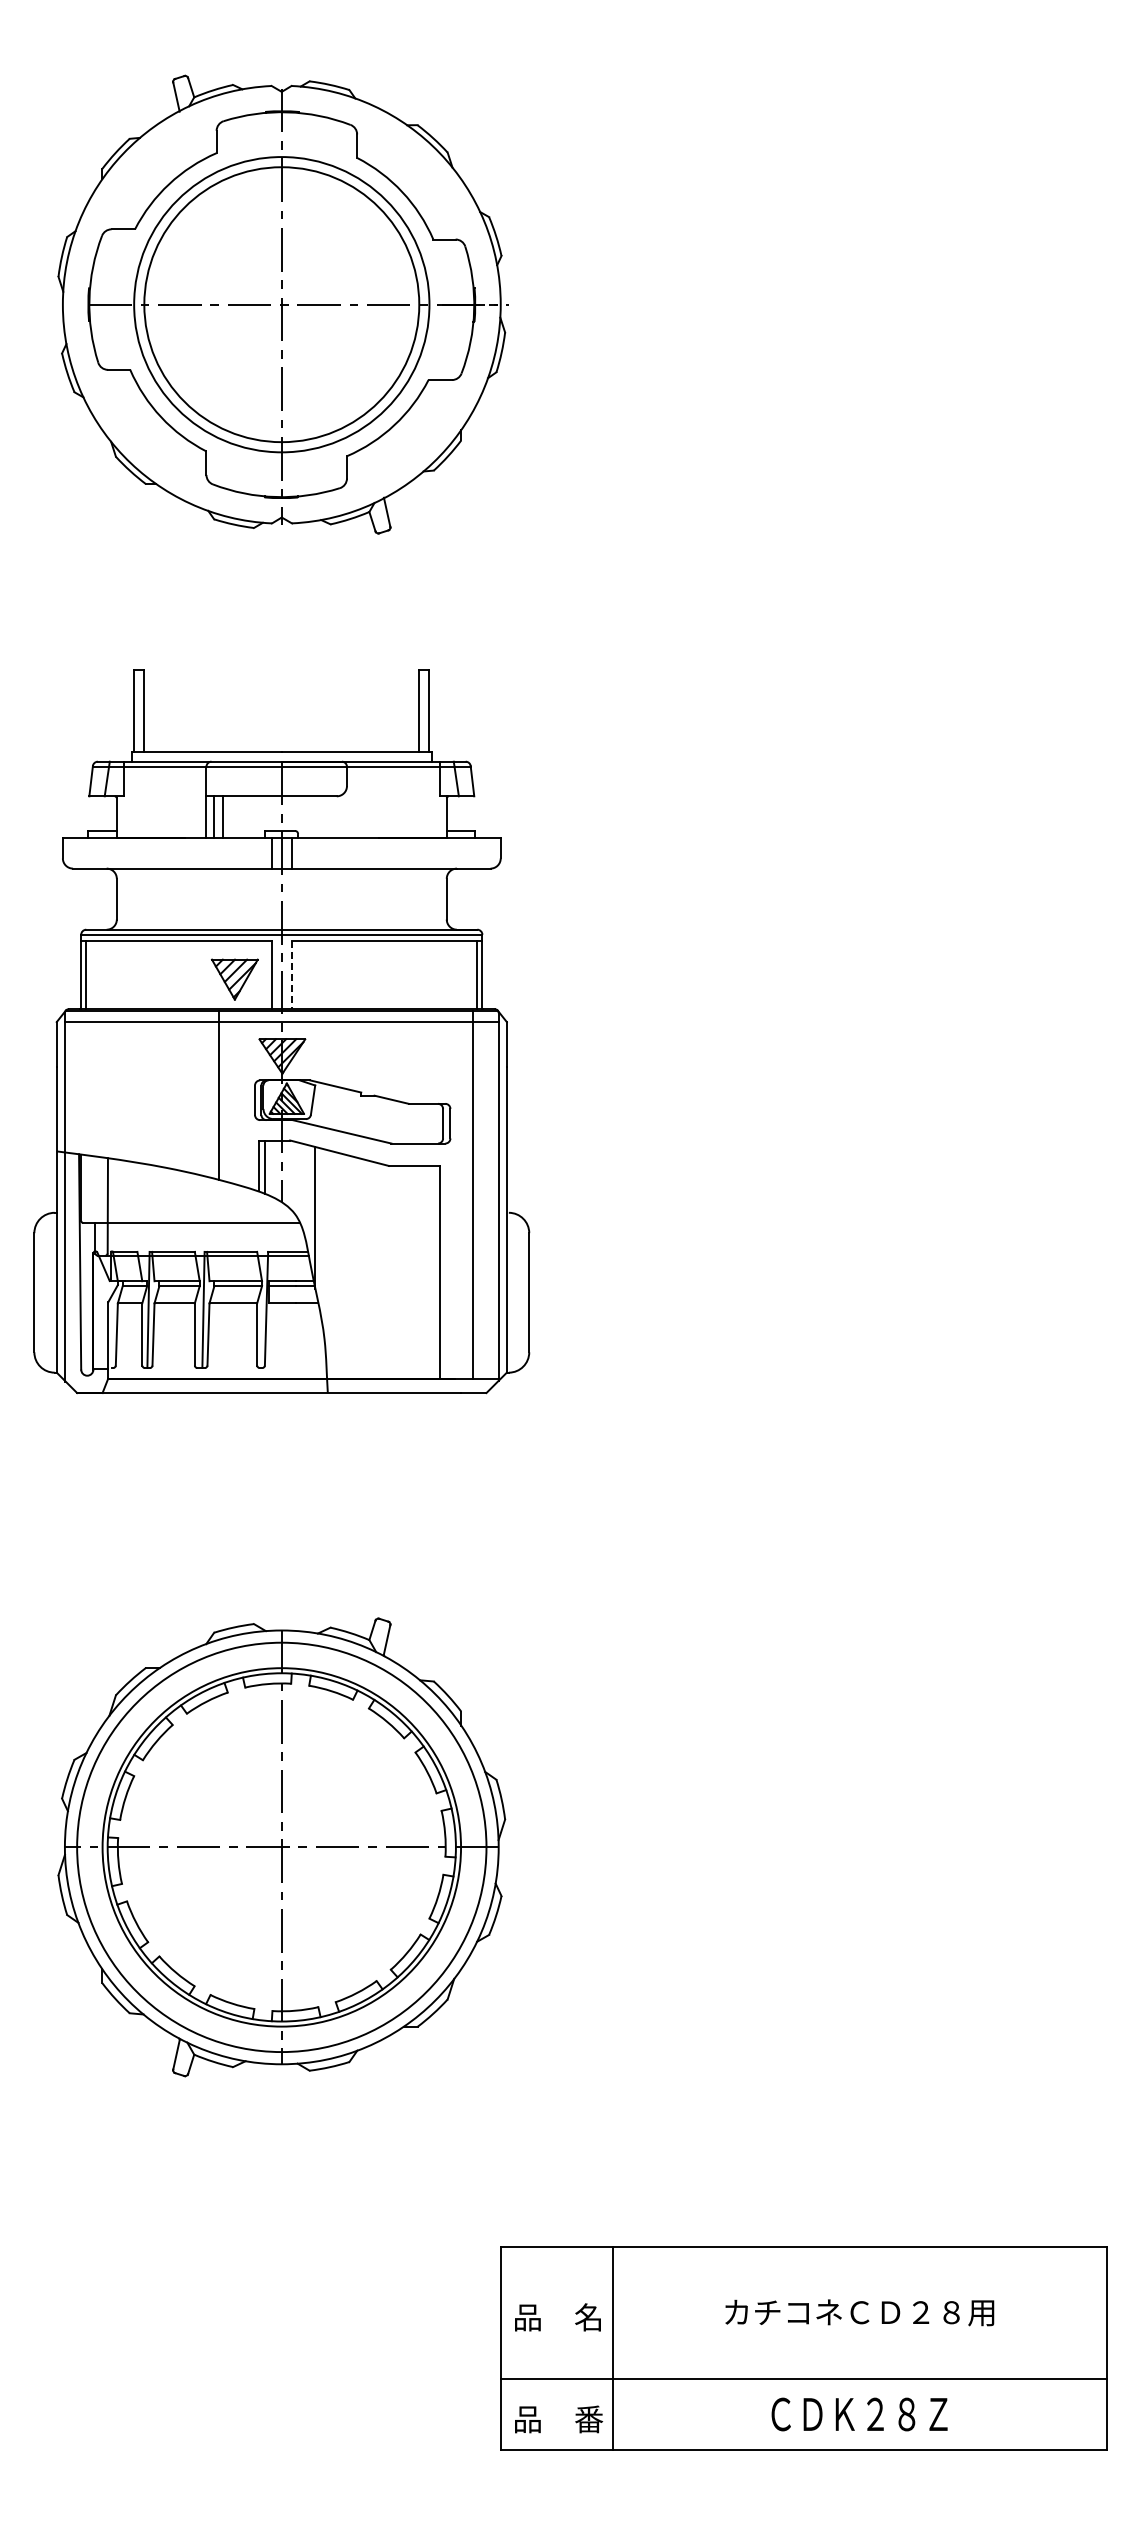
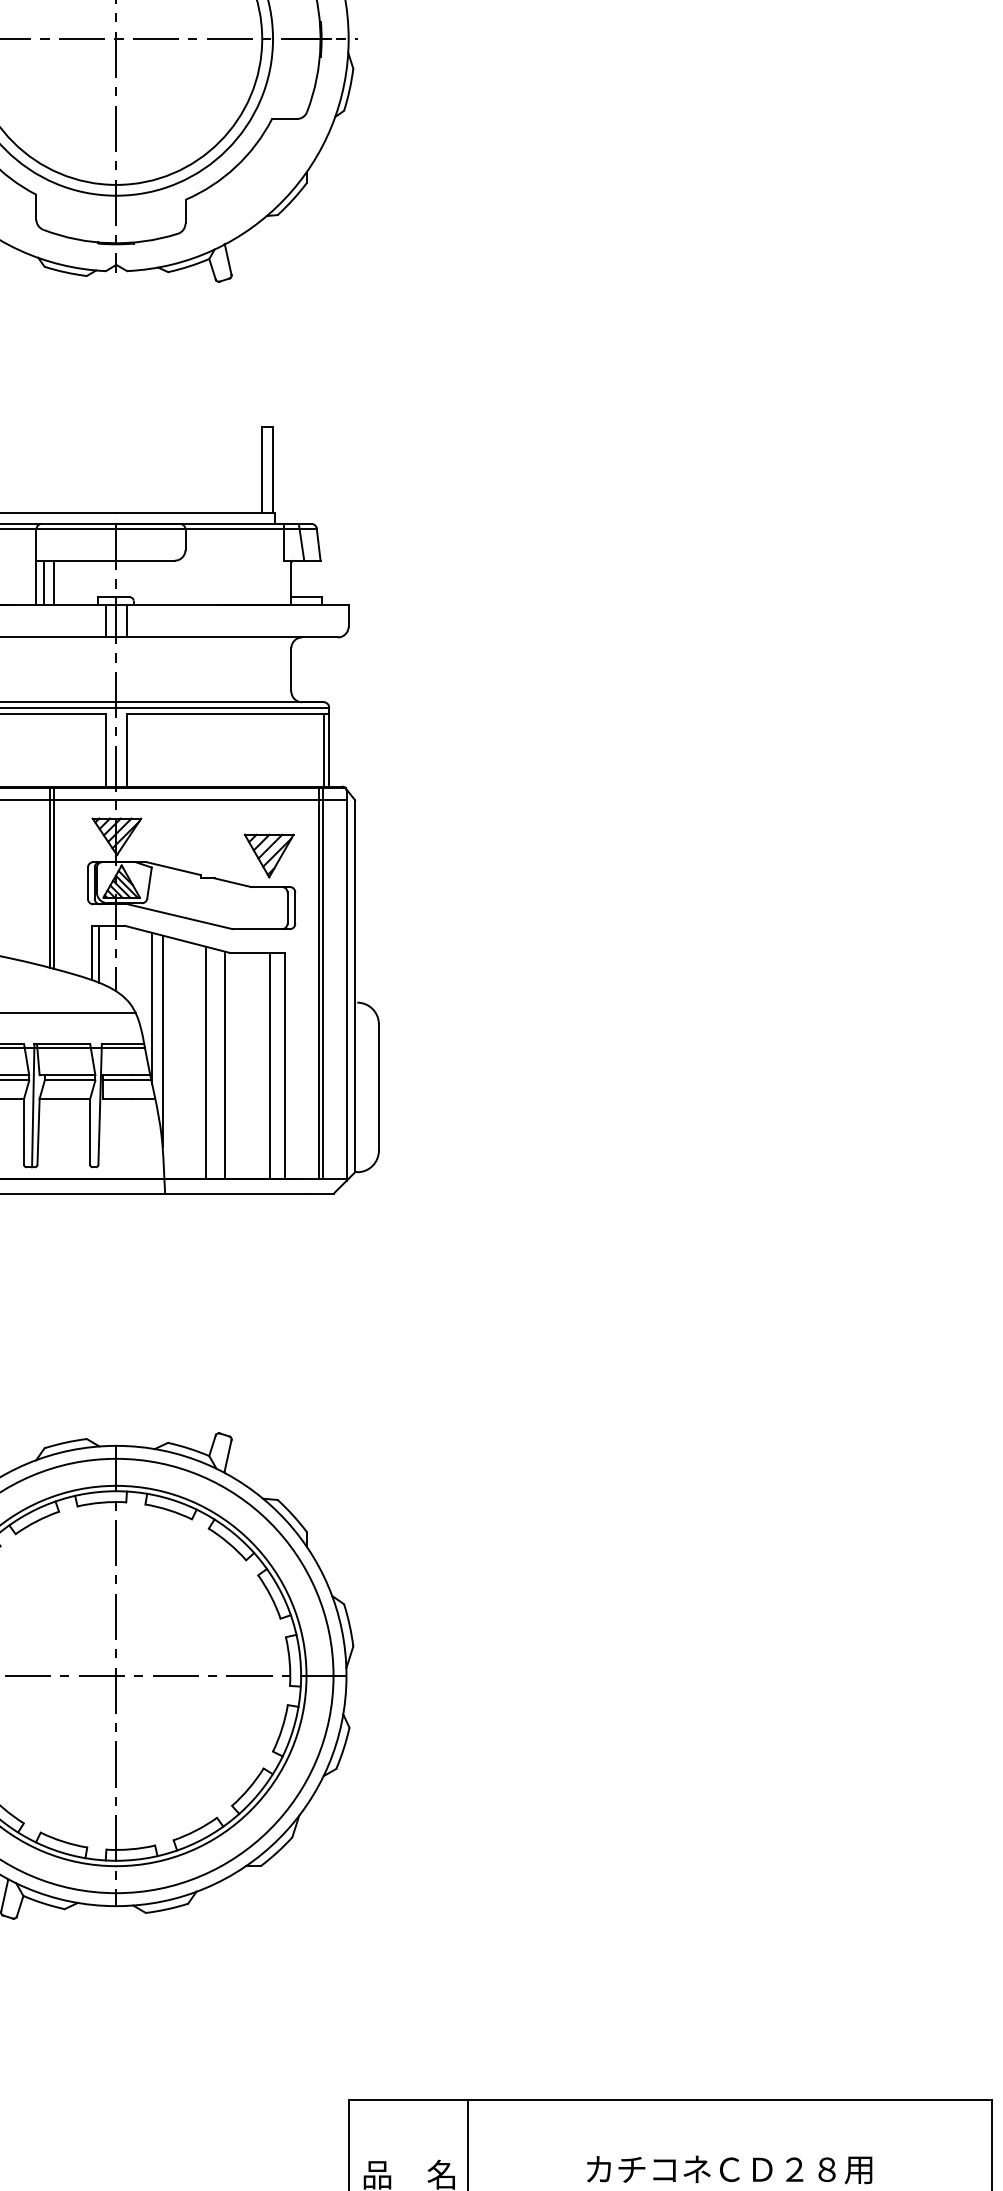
line: (291, 975) -> (126, 750), dashed -> solid
part: (234, 979) -> (268, 855), moved
line: (223, 1095) -> (54, 878), added
line: (476, 1194) -> (322, 983), added
line: (325, 1248) -> (162, 1040), added
line: (366, 1269) -> (206, 1062), added
line: (384, 1271) -> (225, 1064), added
line: (426, 1271) -> (269, 1064), added

